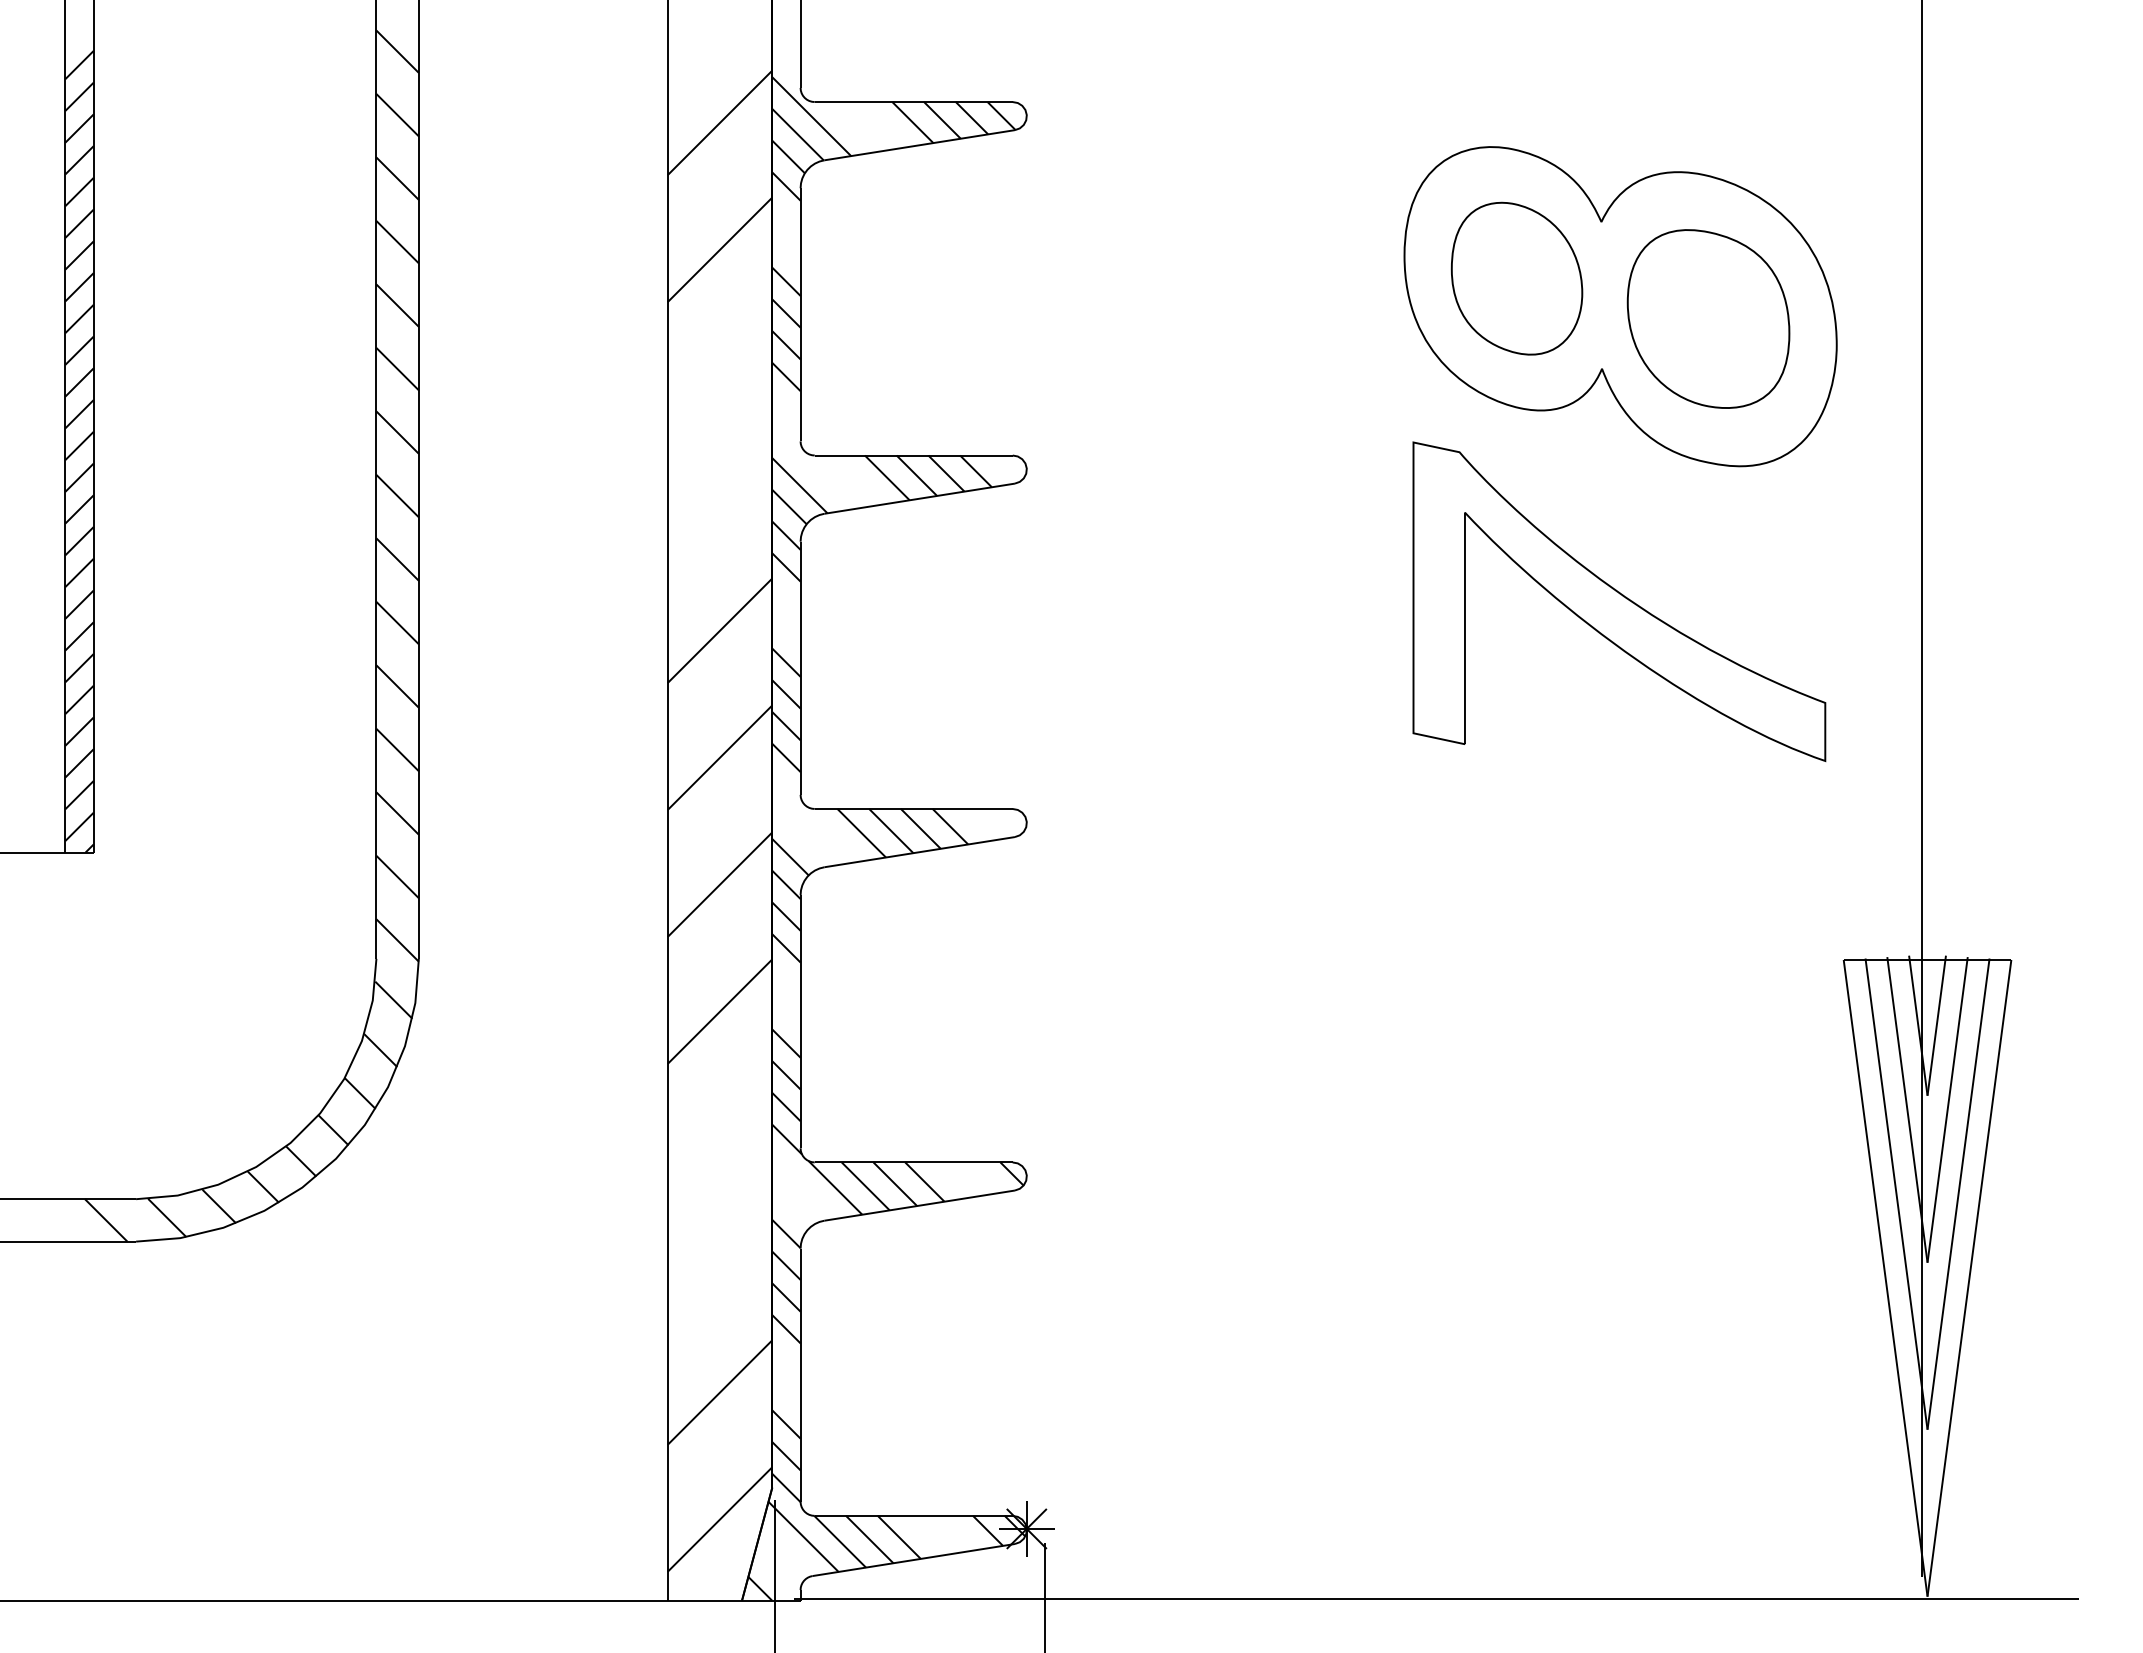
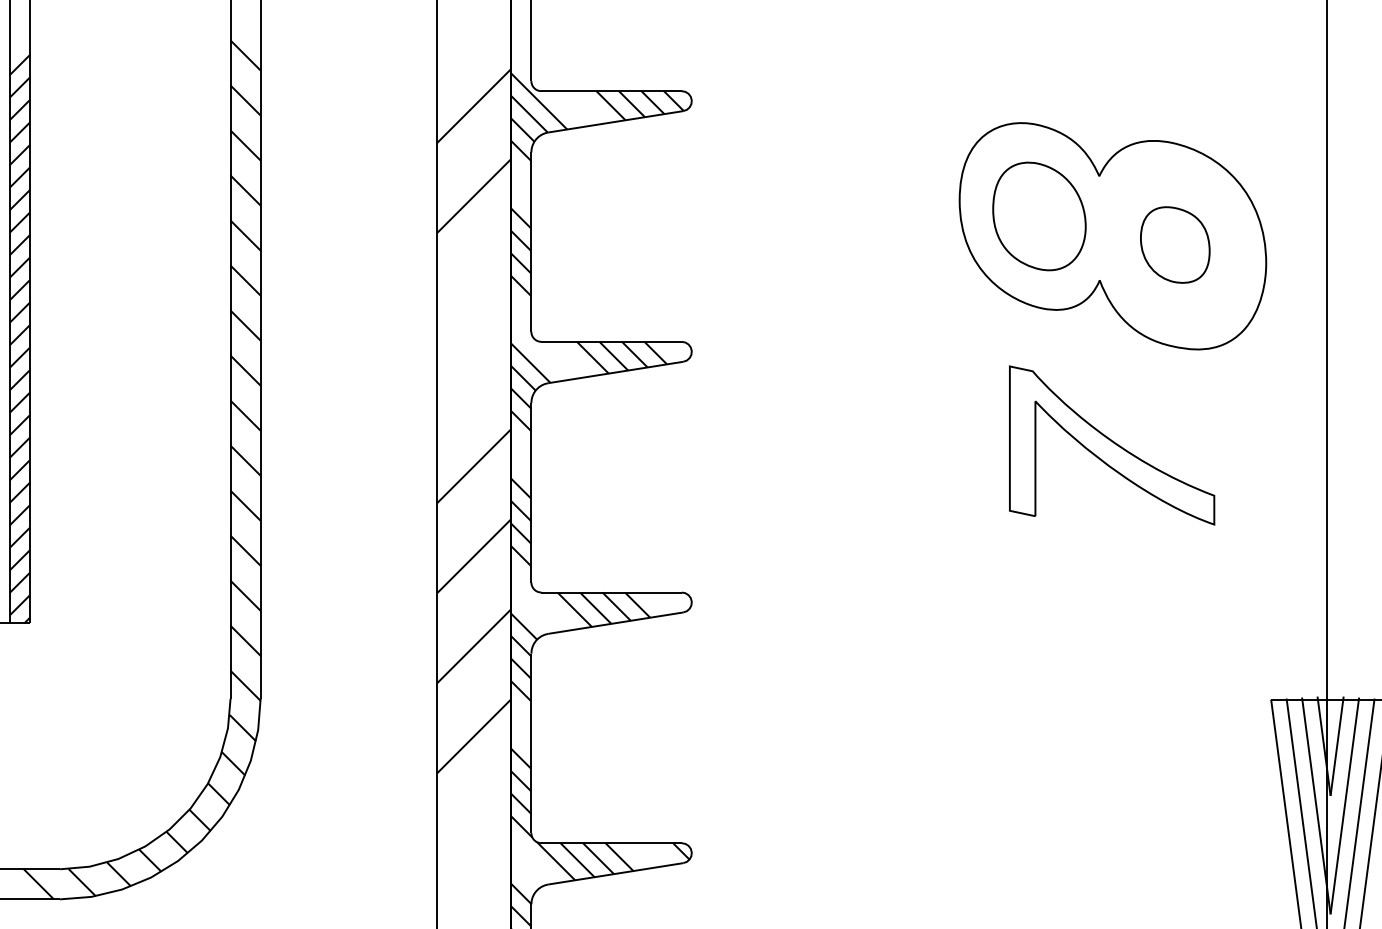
part: (1708, 318) -> (1175, 244), size x0.6
part: (1619, 601) -> (1112, 445), size x0.7

